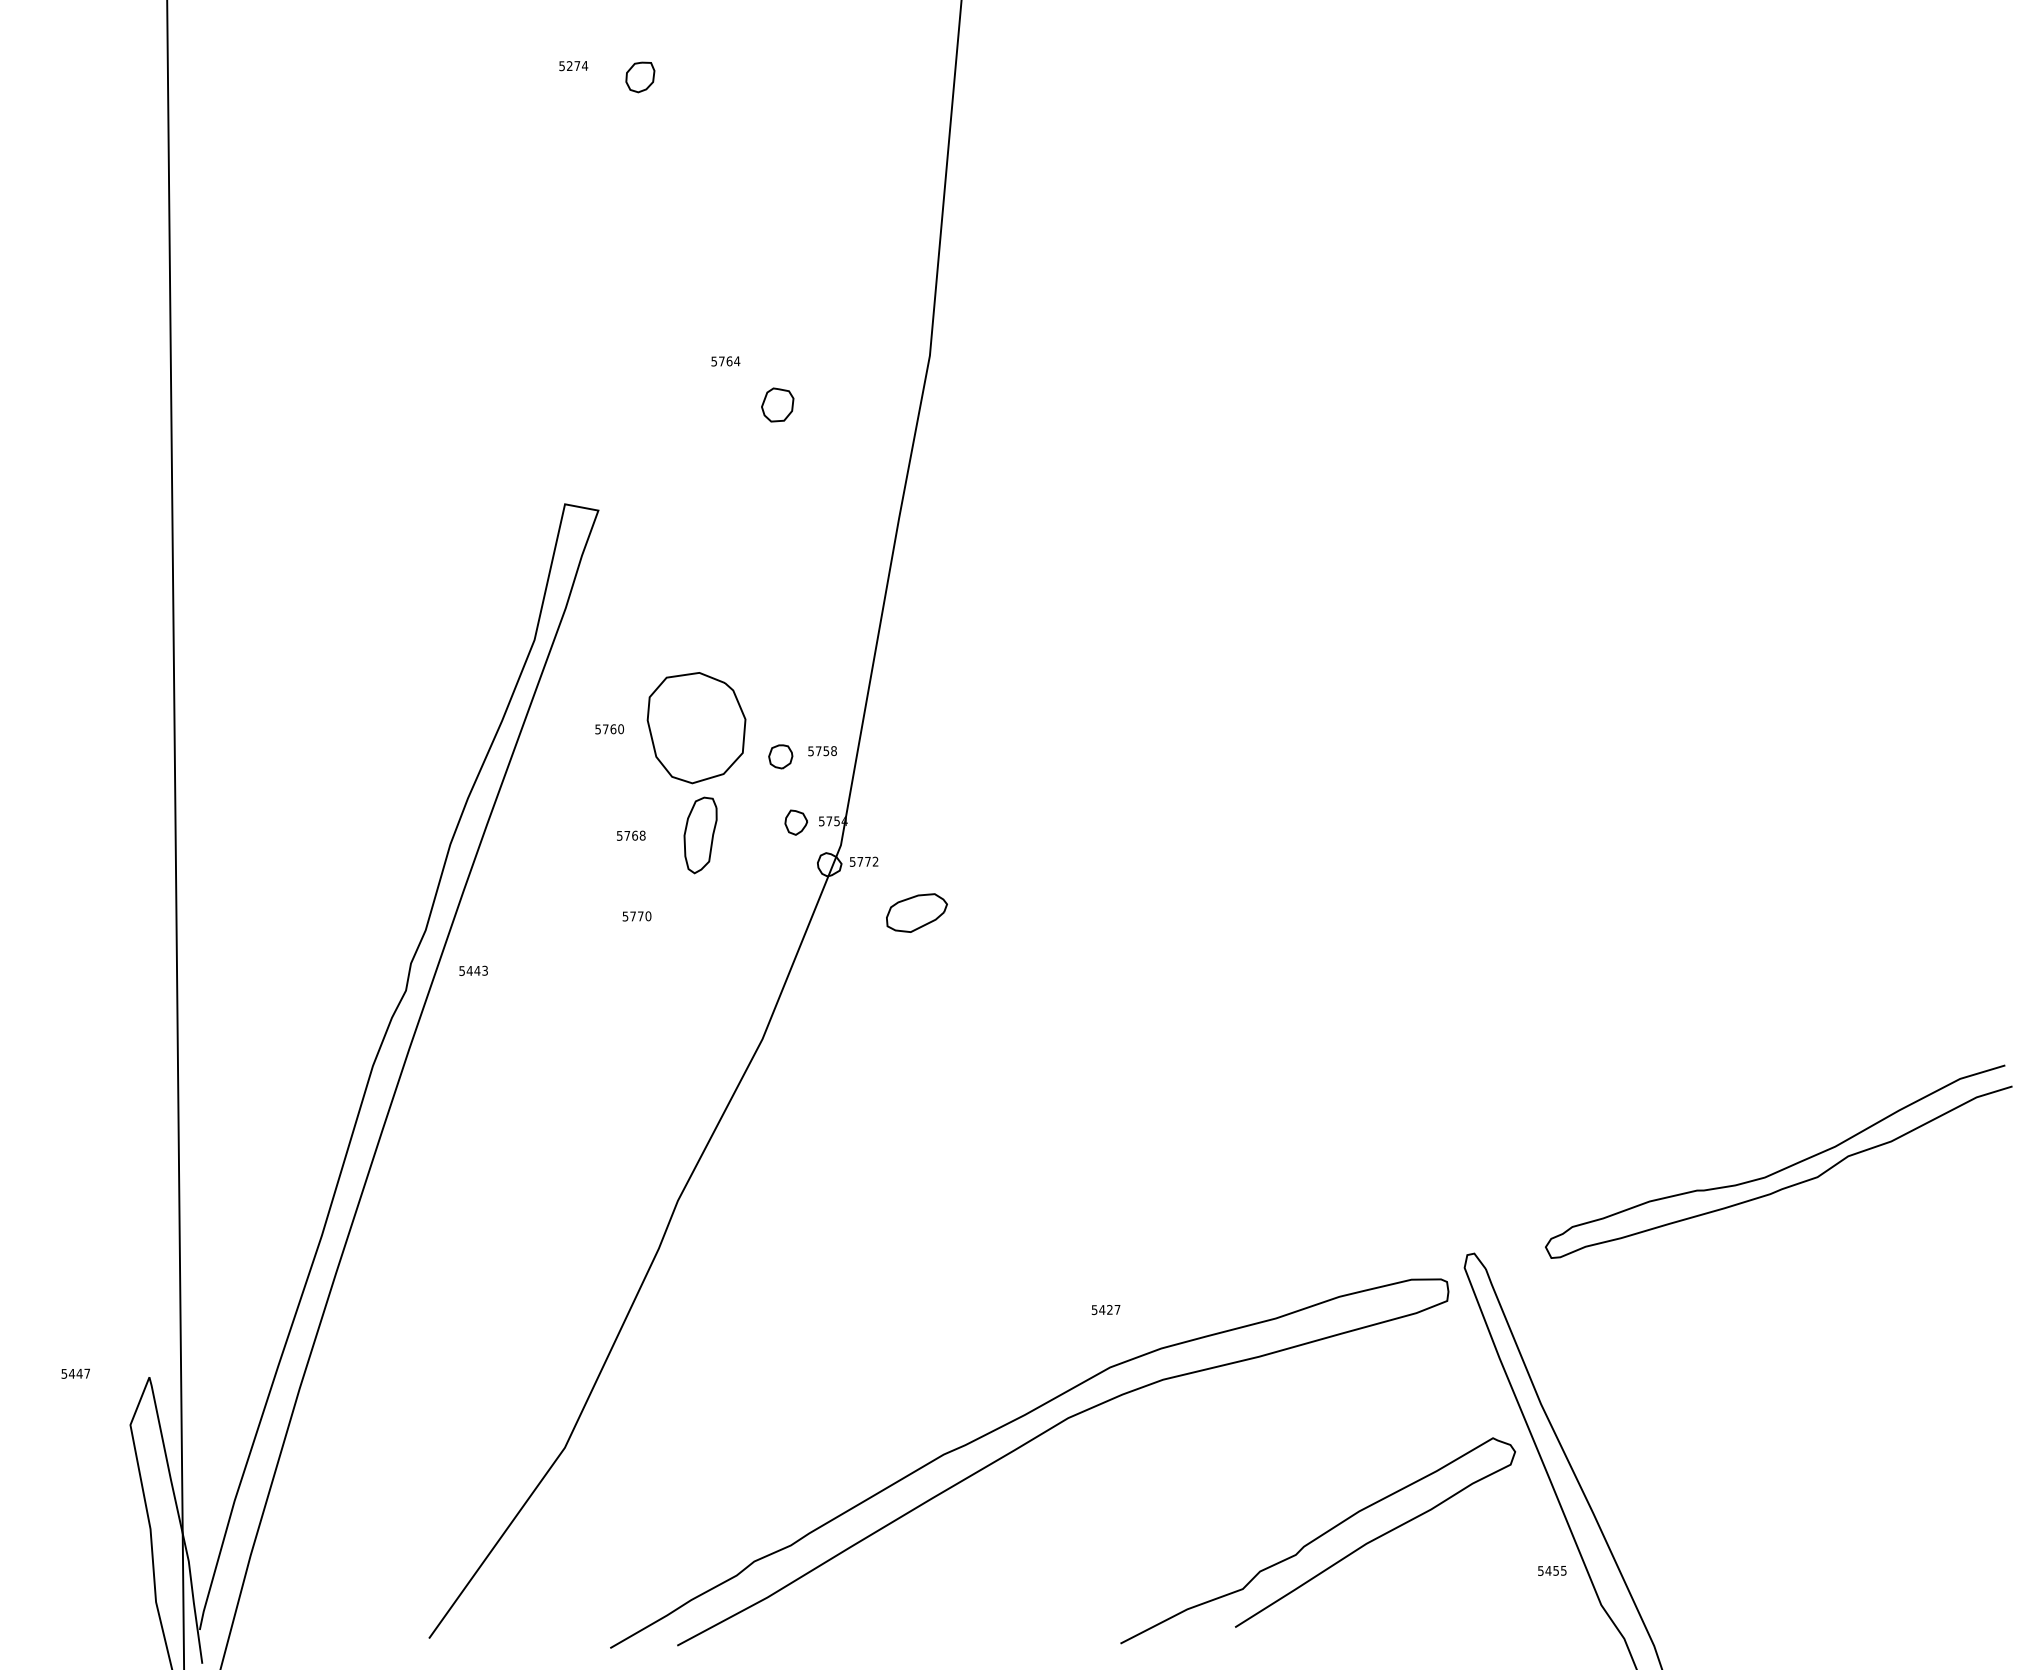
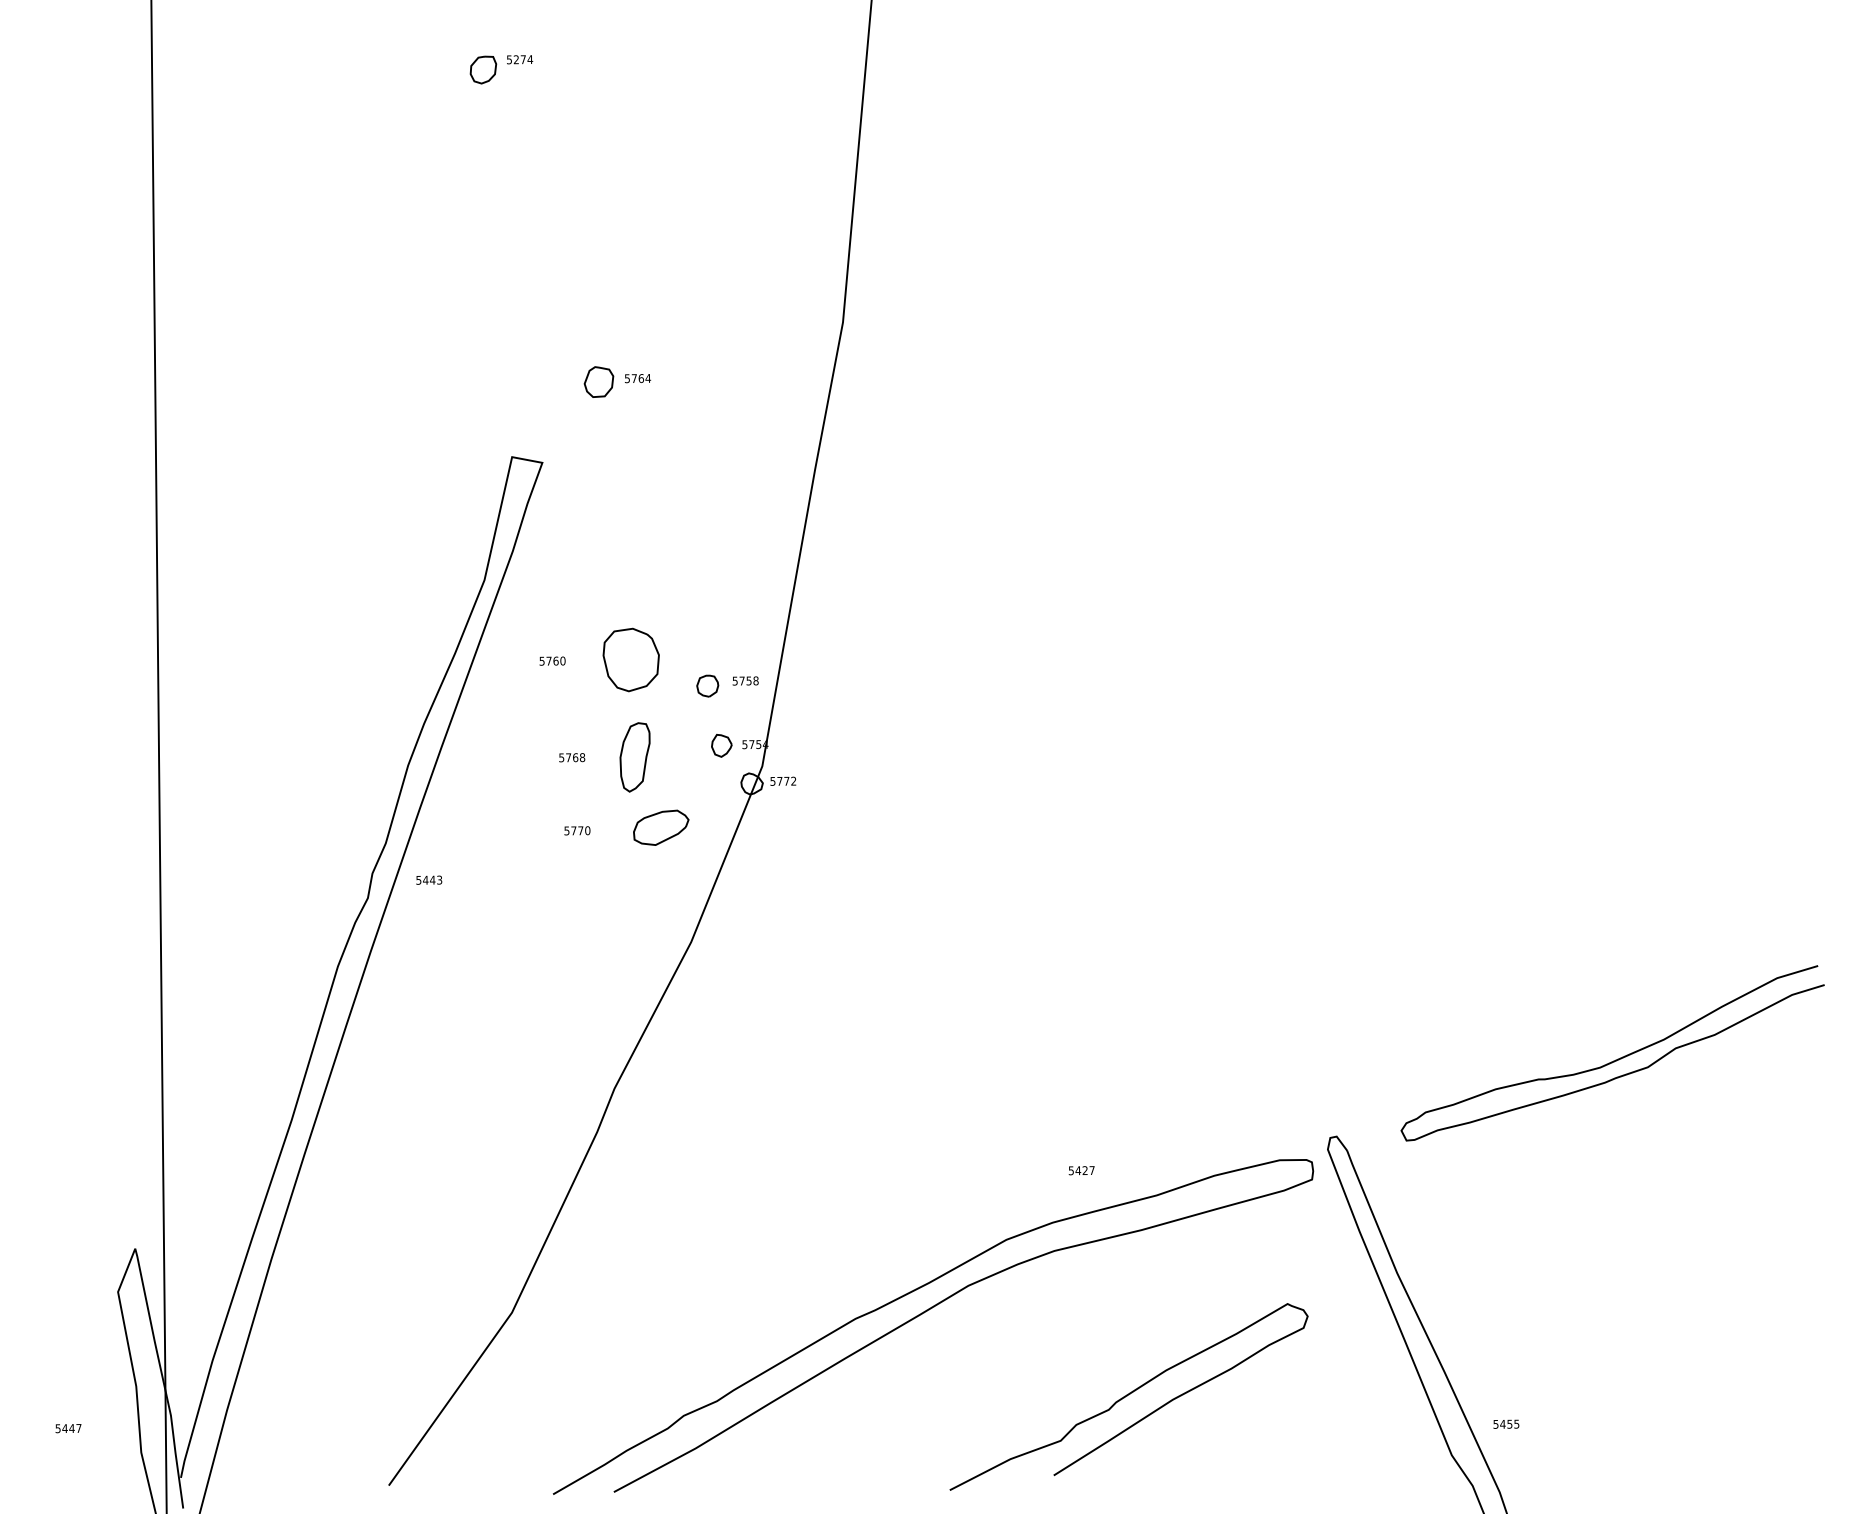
part: (640, 76) -> (483, 69), moved
text: (726, 361) -> (638, 378), moved
part: (777, 404) -> (598, 381), moved
part: (695, 727) -> (630, 659), size x0.62
part: (917, 912) -> (661, 827), moved
text: (1105, 1309) -> (1081, 1170), moved
text: (75, 1373) -> (68, 1428), moved
curve: (1317, 1539) -> (1128, 1395), moved
text: (1552, 1570) -> (1506, 1423), moved

